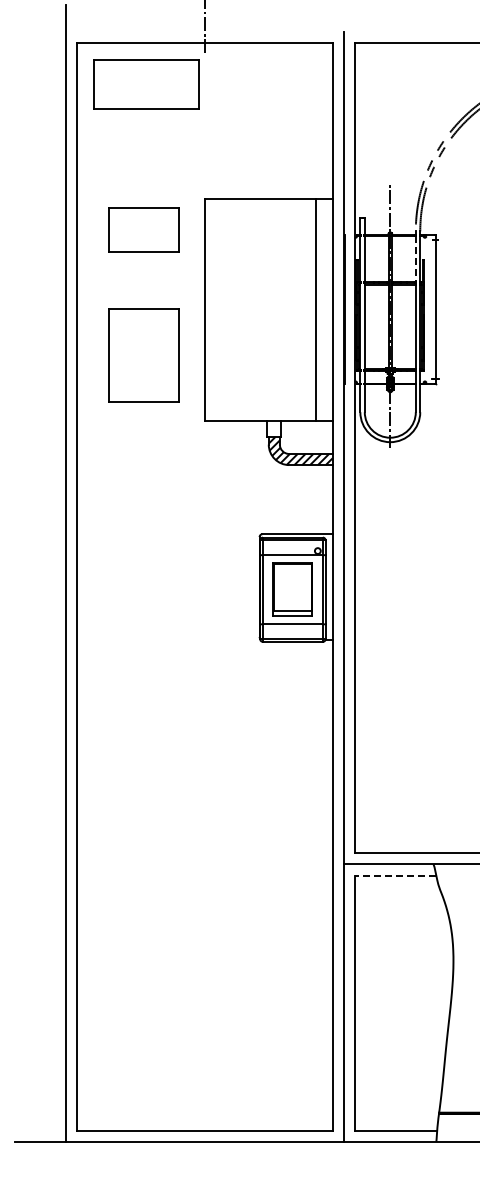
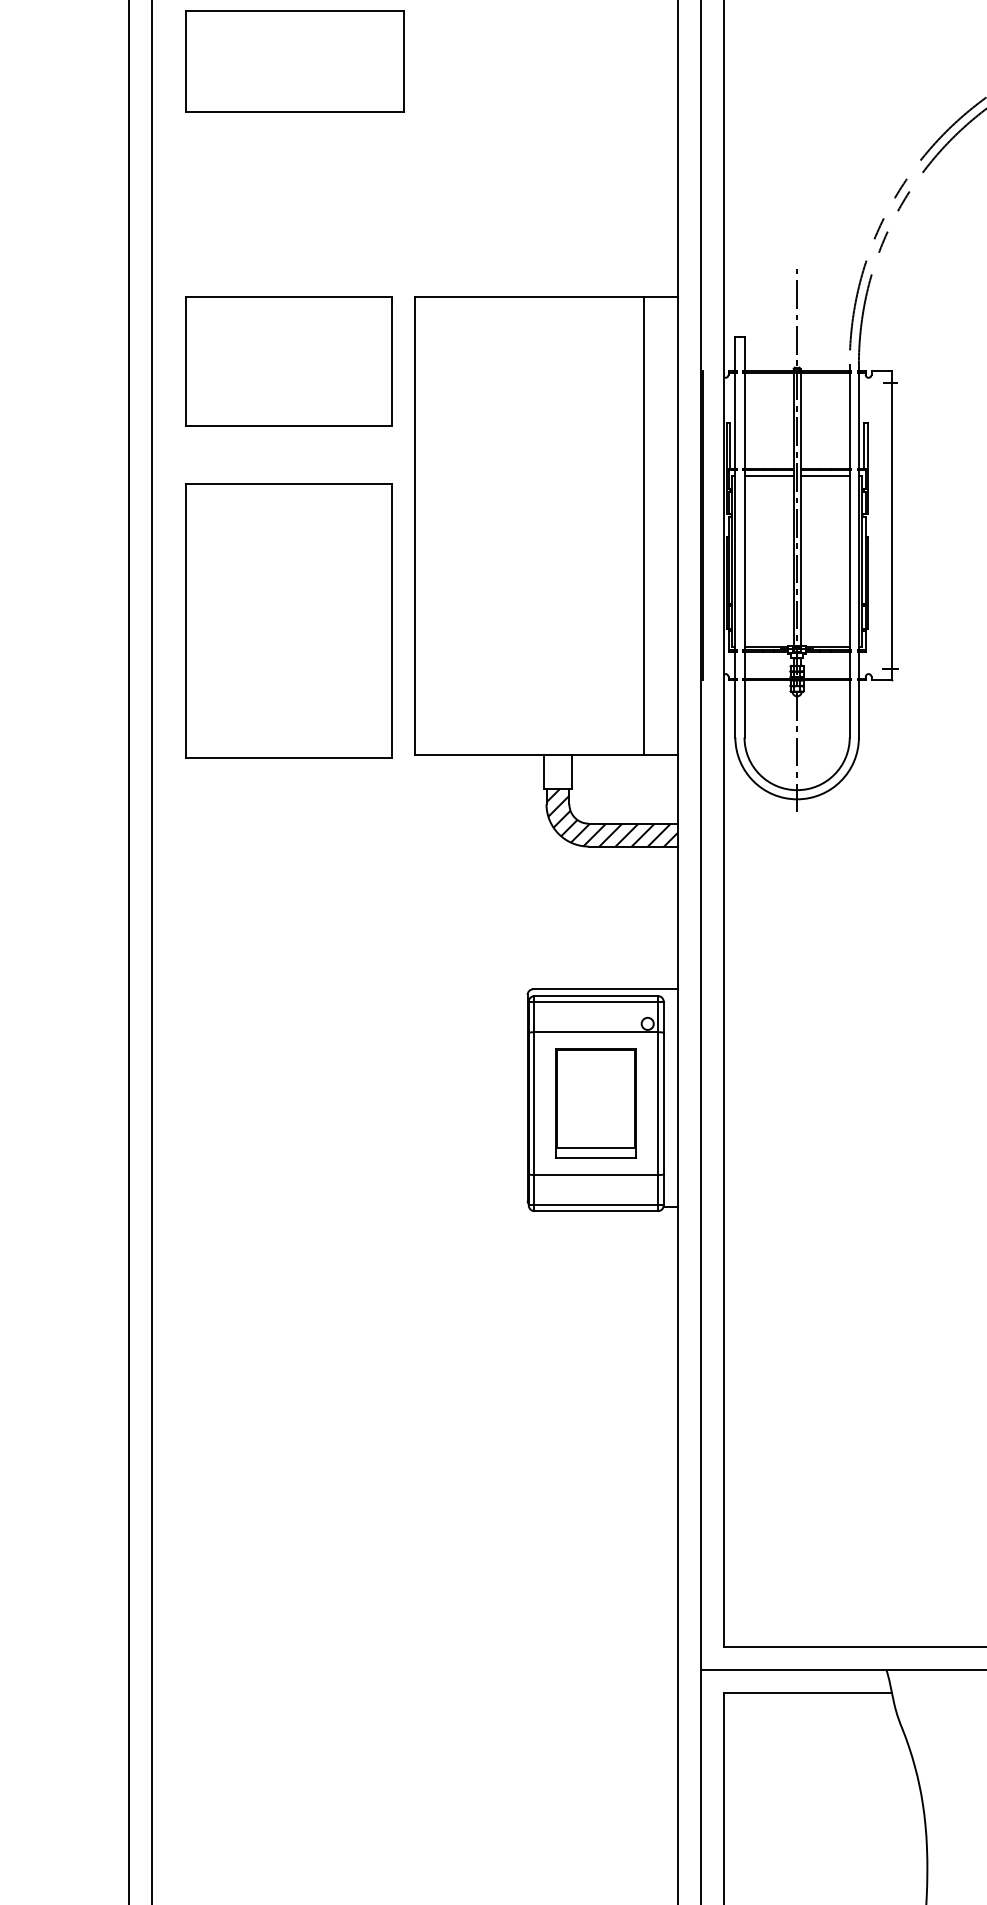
part: (143, 229) -> (288, 360), size x1.43
line: (415, 259) -> (849, 422), dashed -> solid
part: (143, 355) -> (288, 620), size x1.43
line: (395, 875) -> (807, 1692), dashed -> solid

